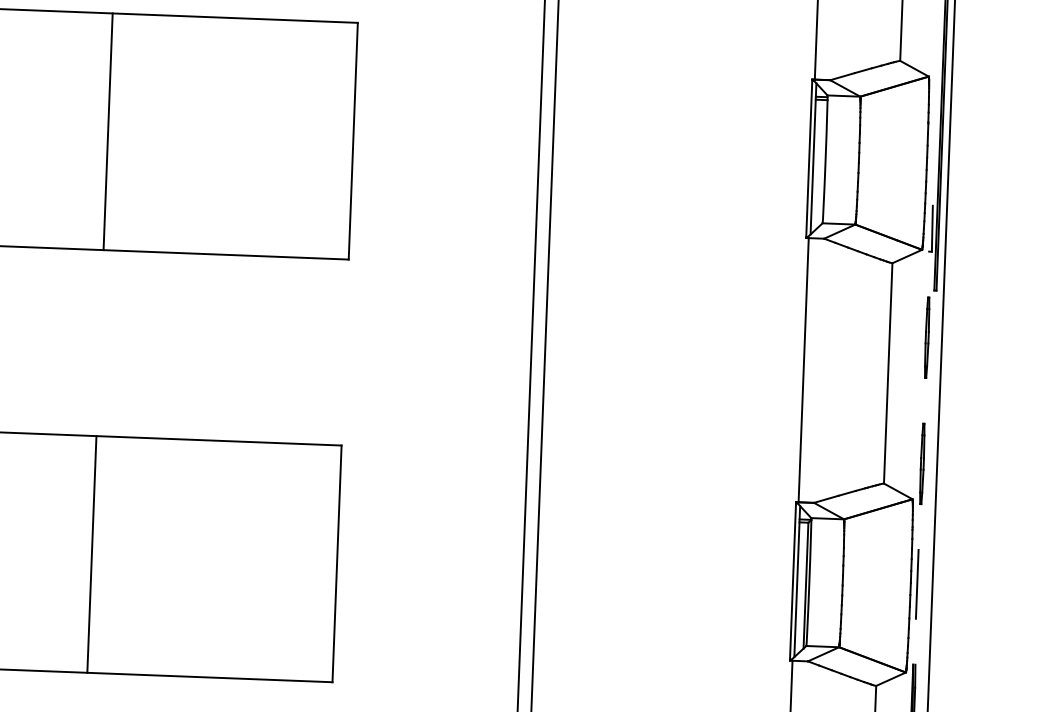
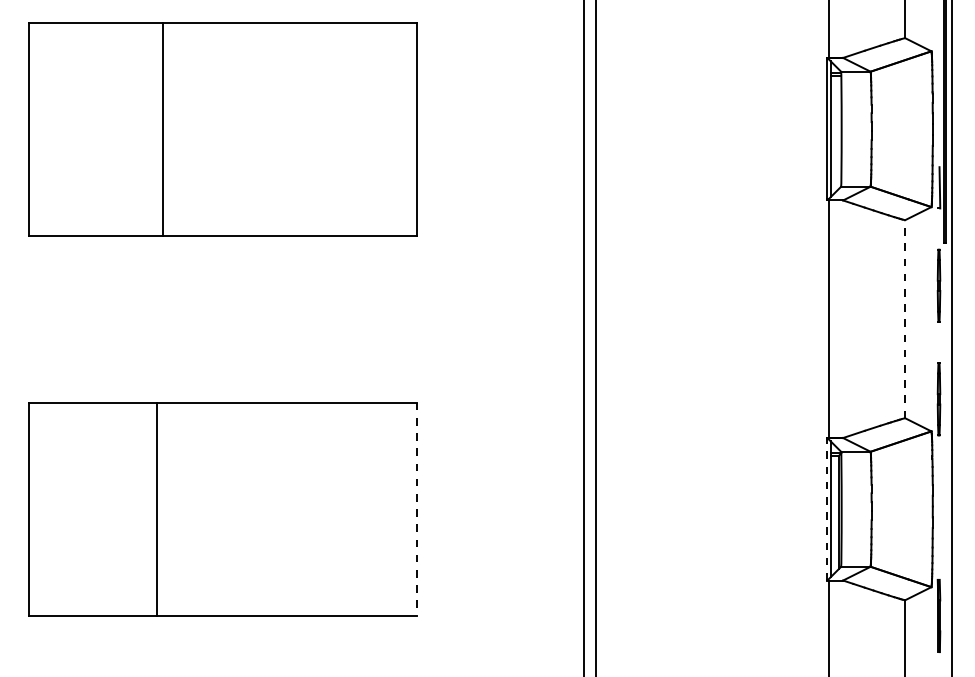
line: (108, 131) -> (163, 128), moved
line: (888, 372) -> (905, 318), solid -> dashed
line: (91, 553) -> (157, 508), moved
line: (336, 564) -> (416, 509), solid -> dashed
line: (792, 580) -> (826, 508), solid -> dashed
line: (917, 584) -> (938, 507), removed

